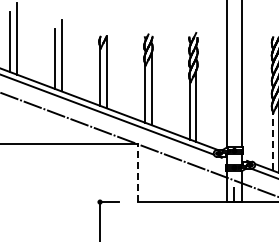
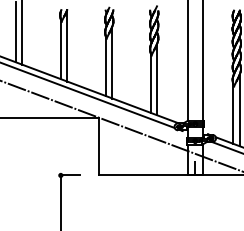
line: (272, 140) -> (233, 113), dashed -> solid
line: (138, 173) -> (99, 146), dashed -> solid

